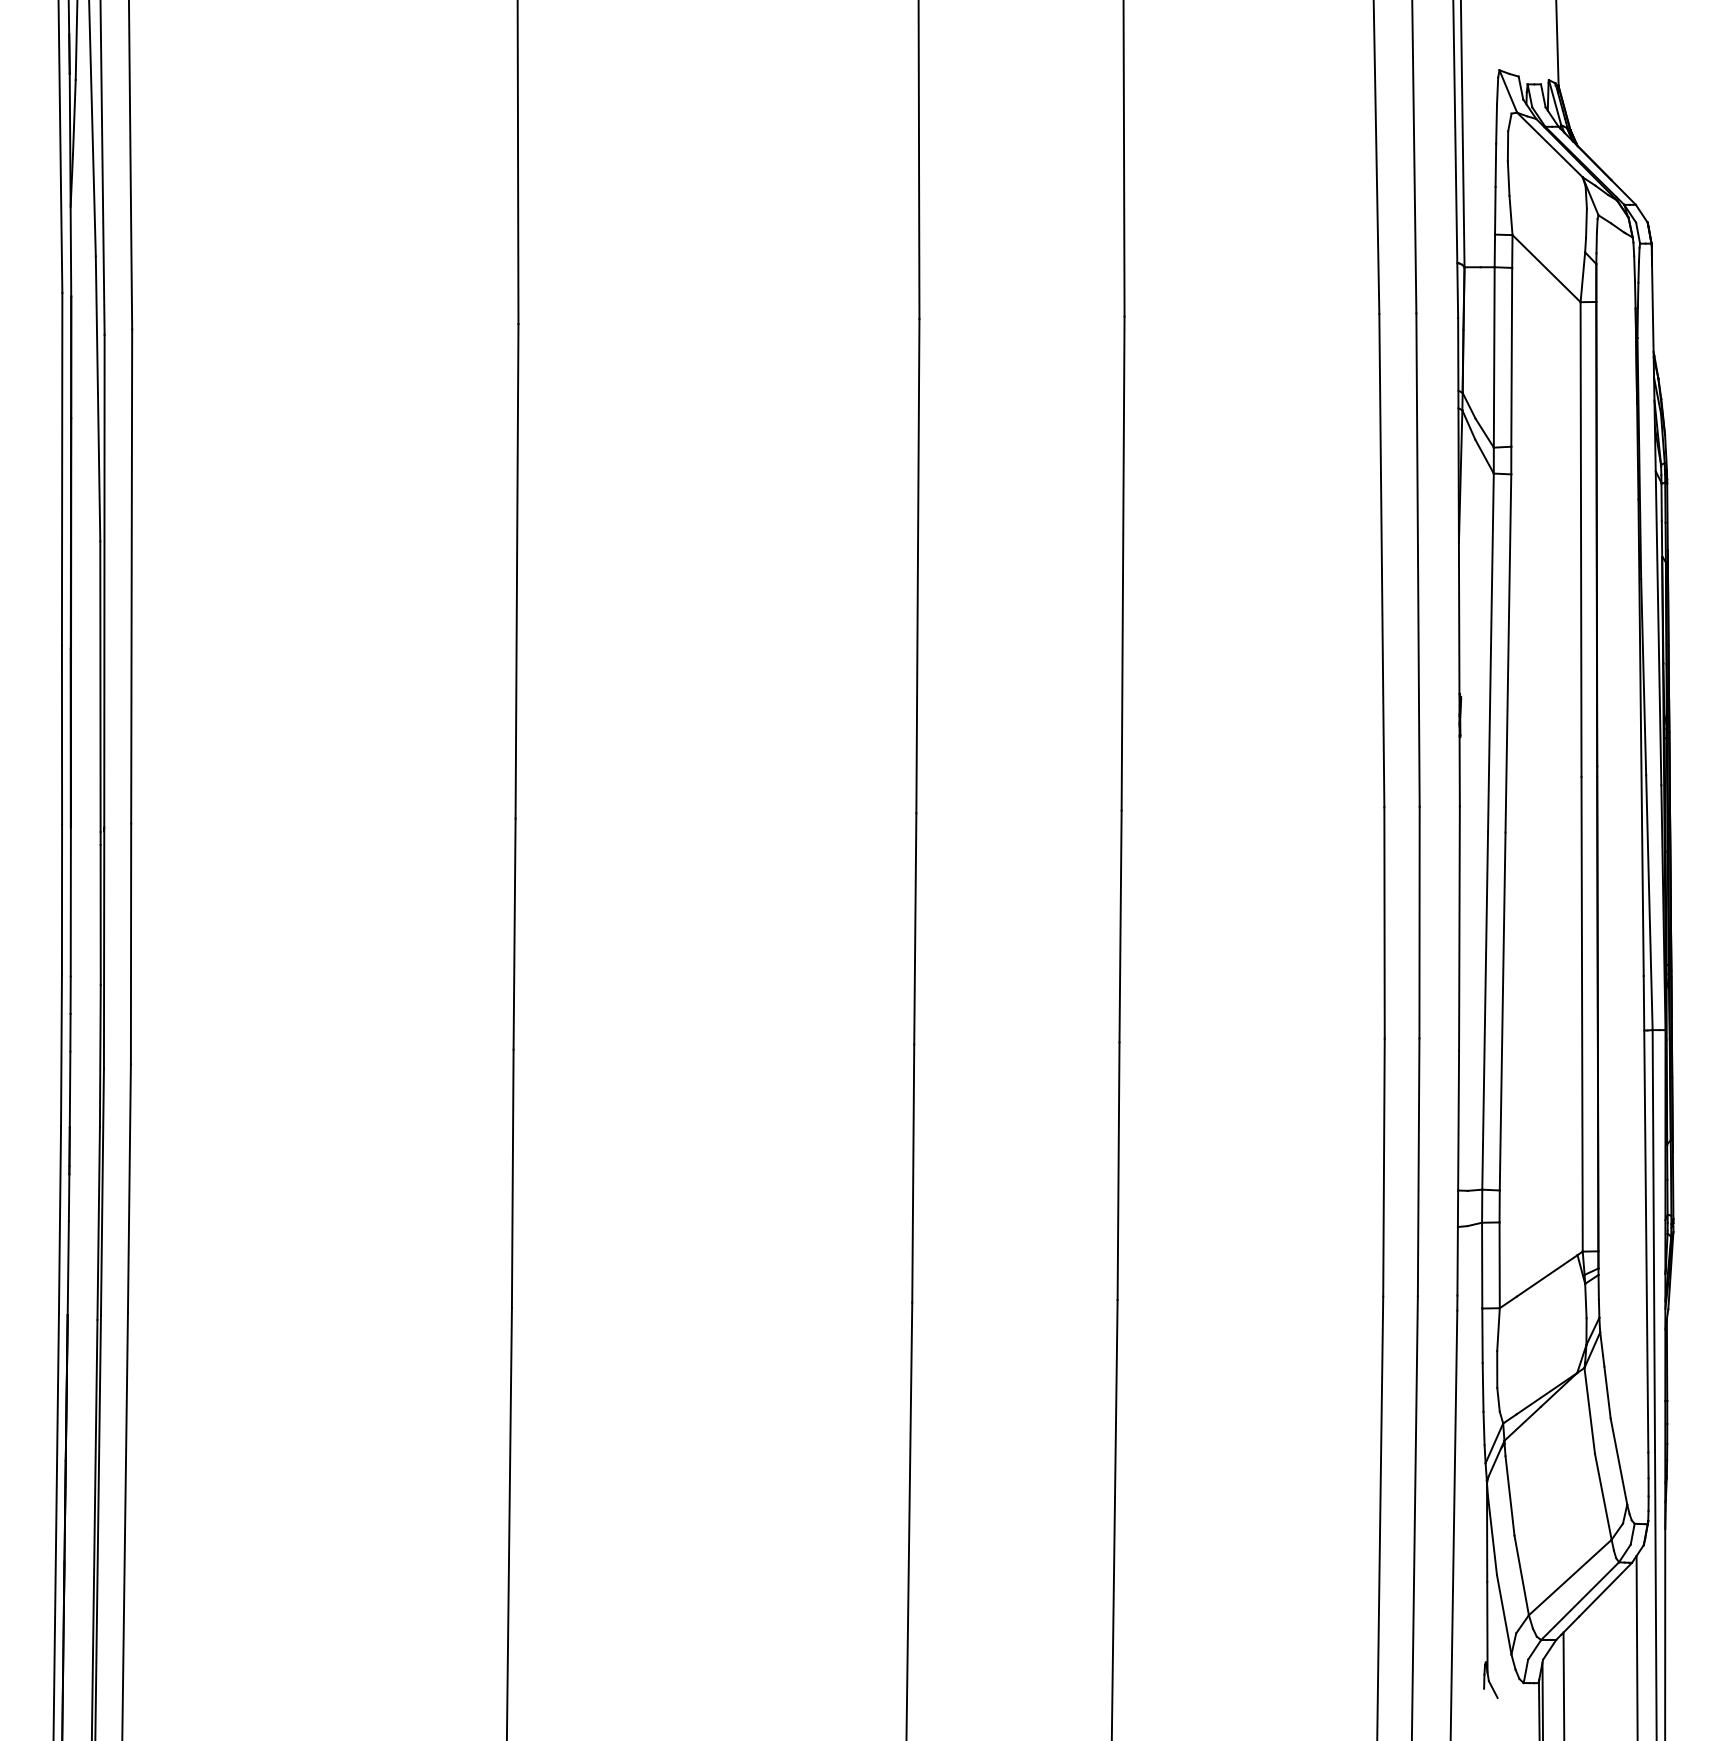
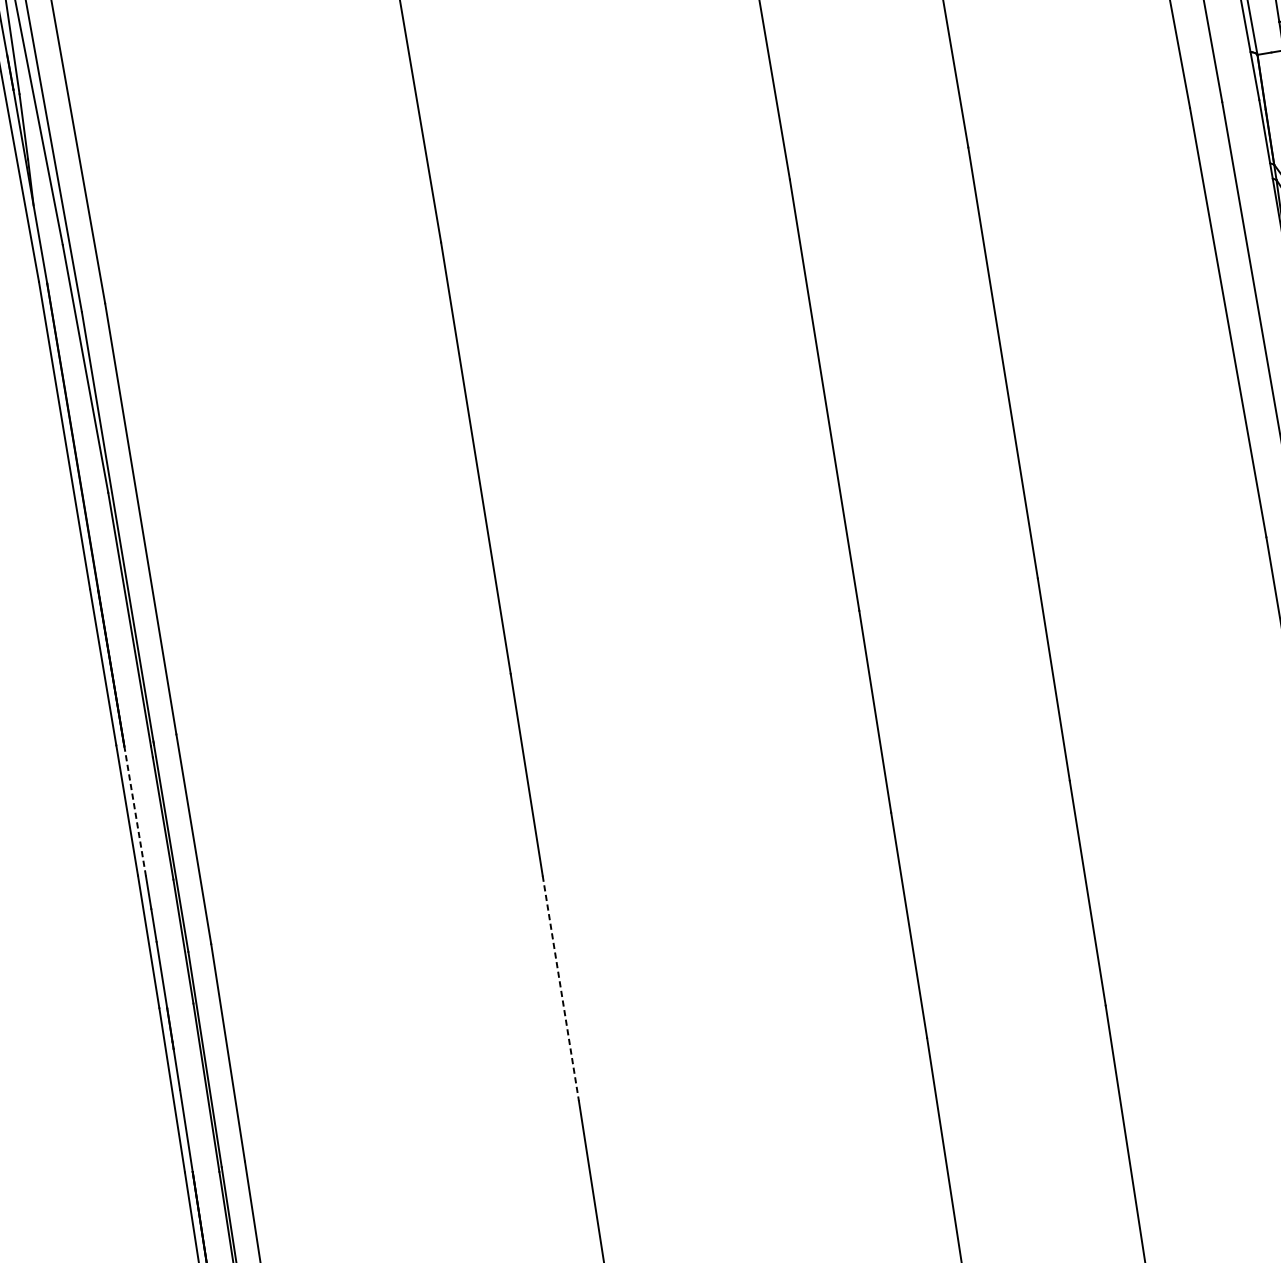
line: (70, 901) -> (134, 811), solid -> dashed
line: (512, 1179) -> (560, 988), solid -> dashed

